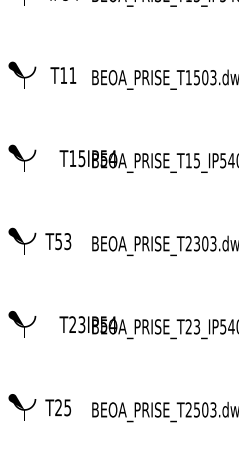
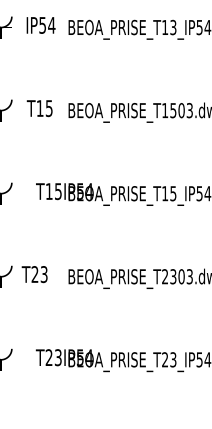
text: (72, 75) -> (48, 108), T11 -> T15
text: (58, 241) -> (34, 274), T53 -> T23

